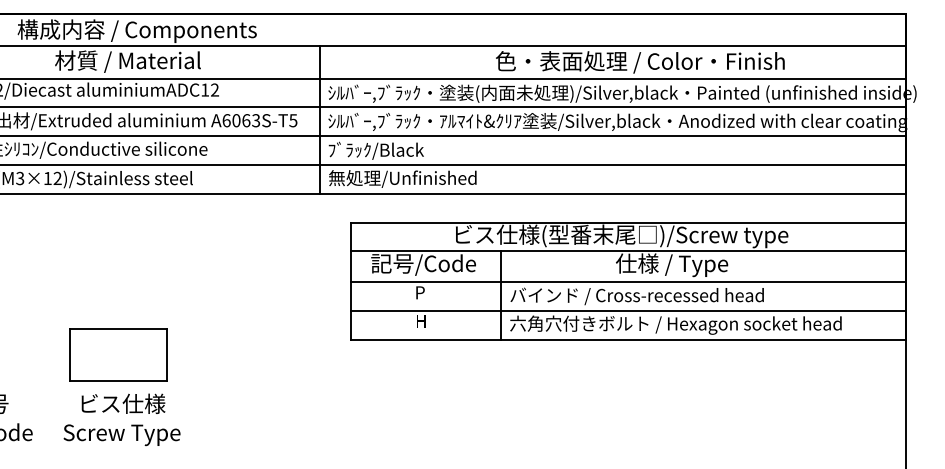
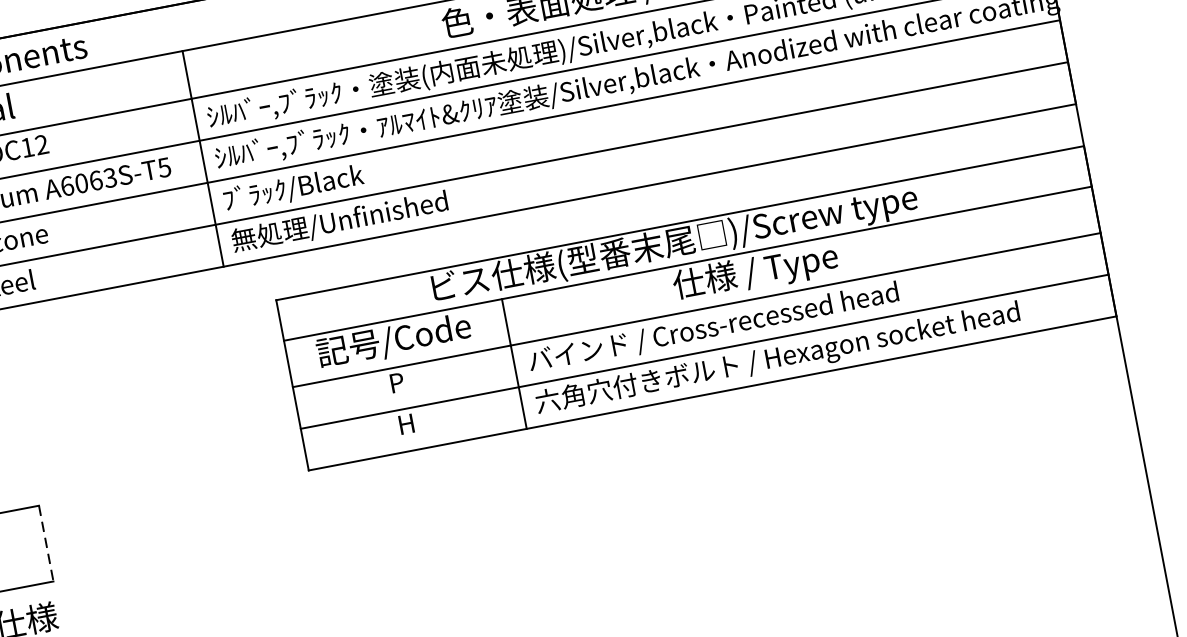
line: (167, 355) -> (46, 544), solid -> dashed

